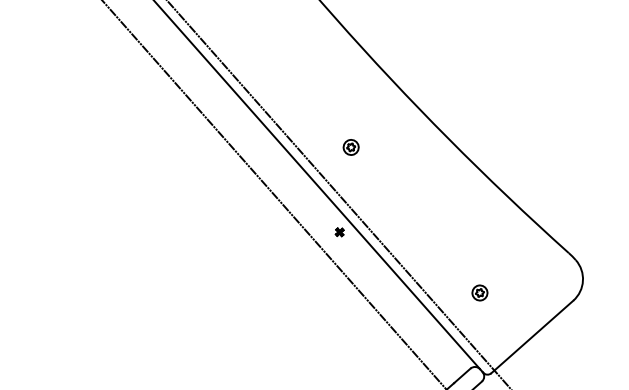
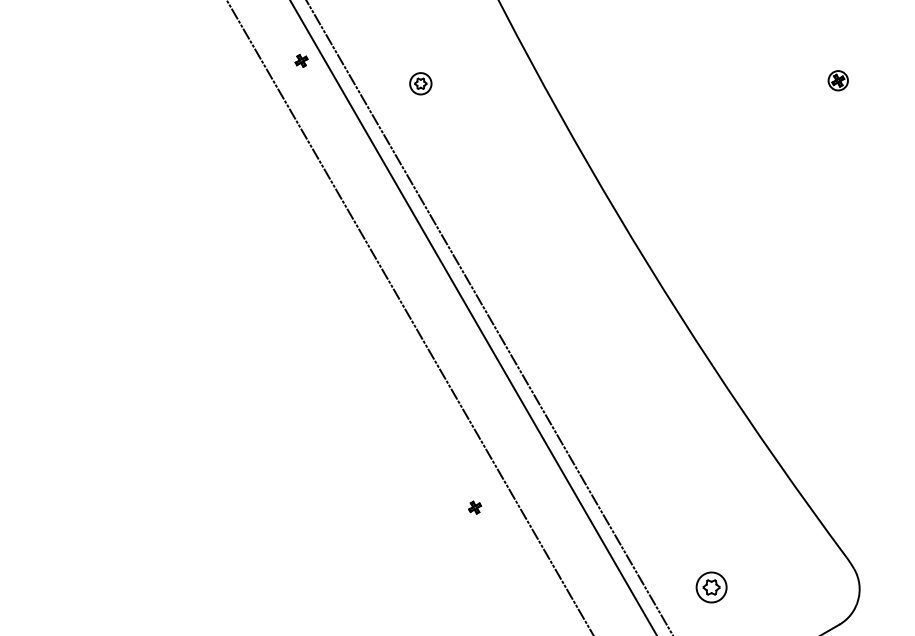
part: (350, 147) -> (573, 348), removed
part: (340, 232) -> (475, 507), moved
part: (479, 292) -> (711, 587), size x1.4

